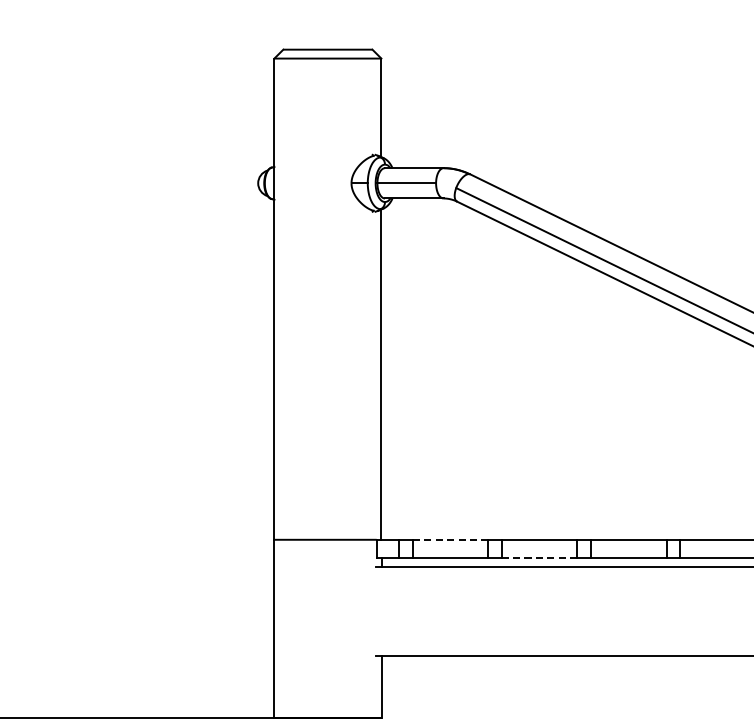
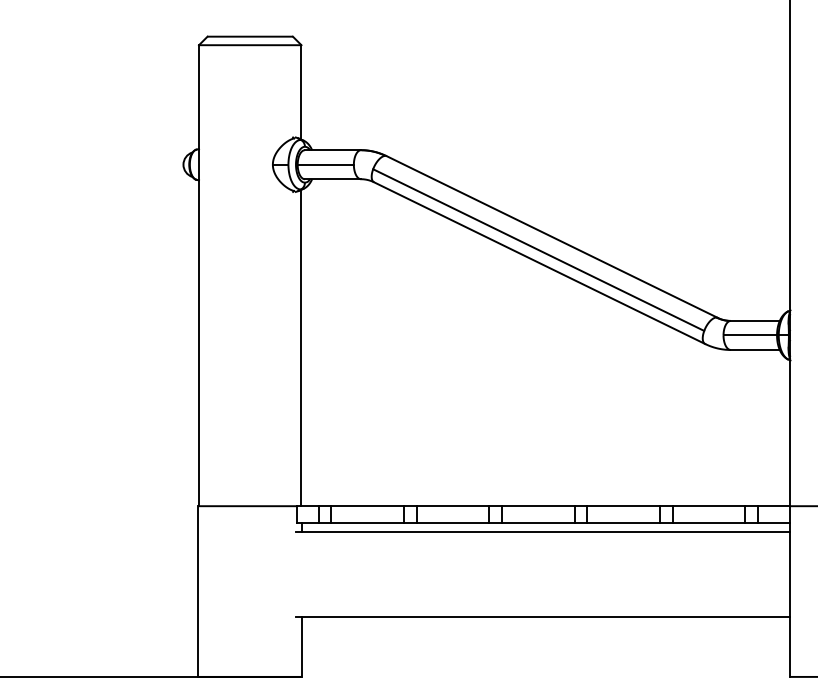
line: (451, 540) -> (368, 506), dashed -> solid
line: (539, 557) -> (452, 523), dashed -> solid

